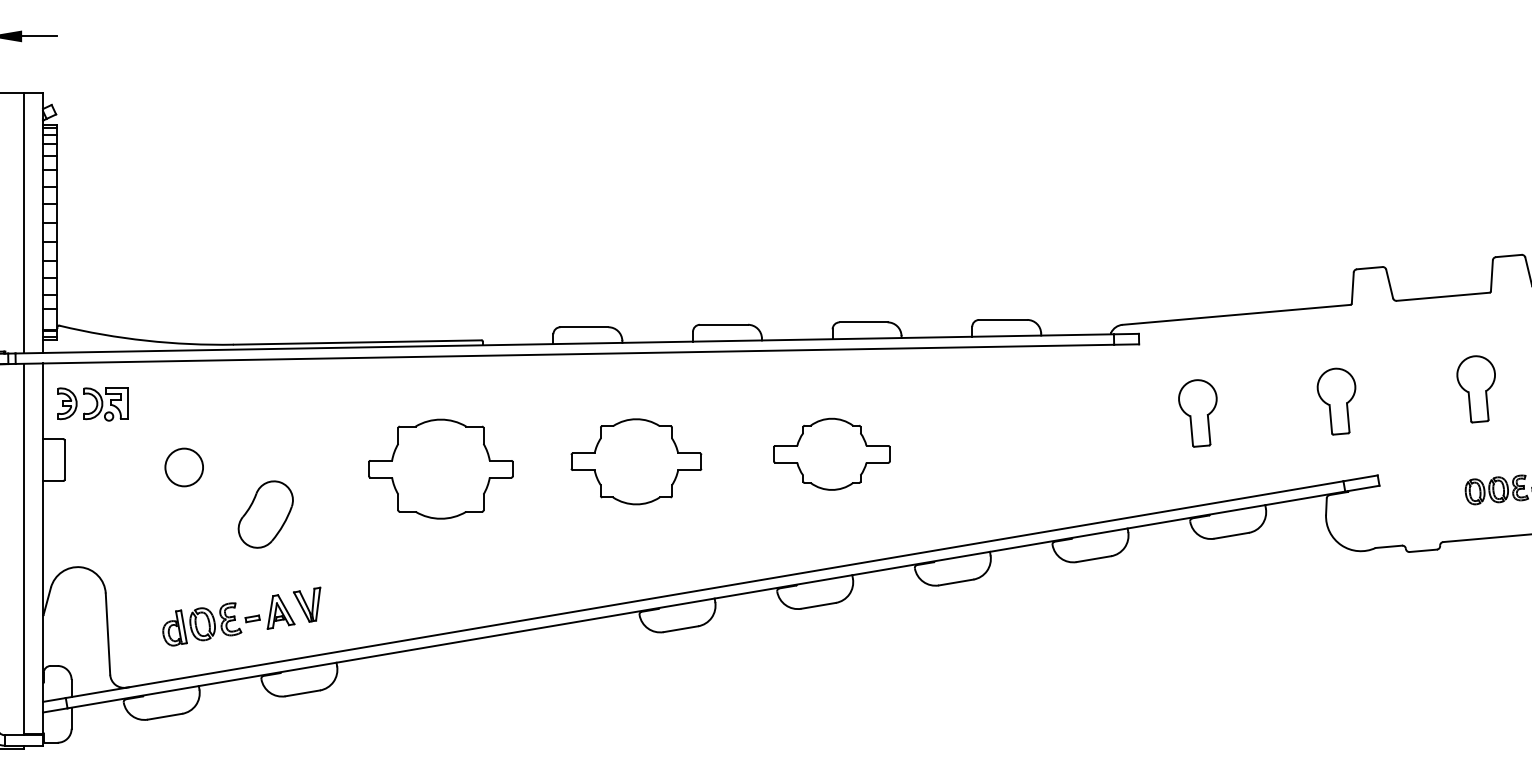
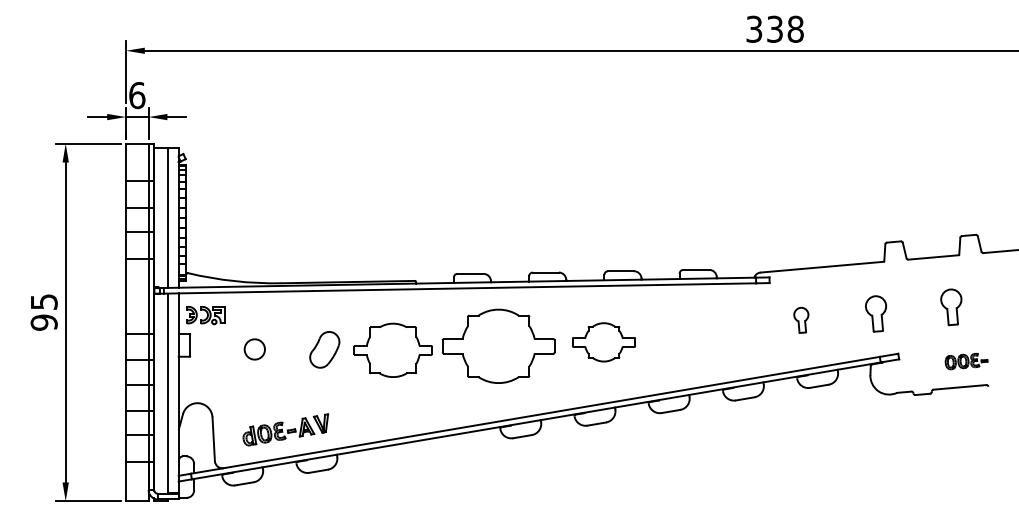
part: (1198, 413) -> (801, 320), size x0.7
part: (636, 461) -> (498, 346), size x1.6
part: (265, 513) -> (324, 349), moved

